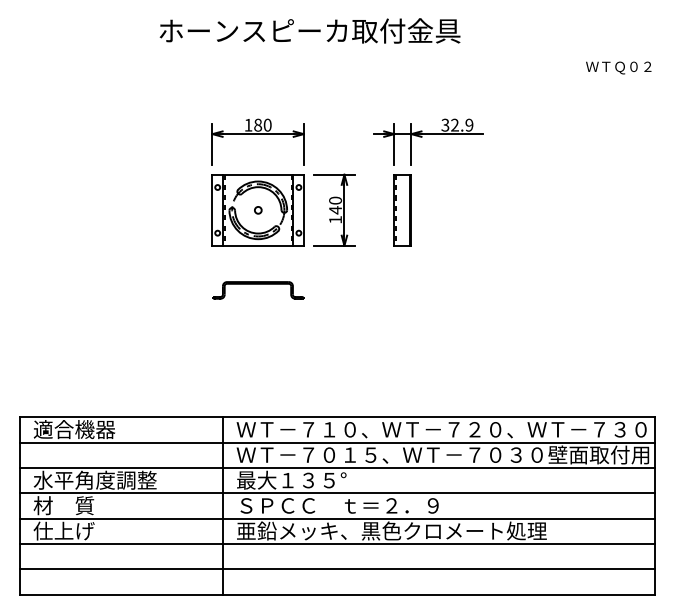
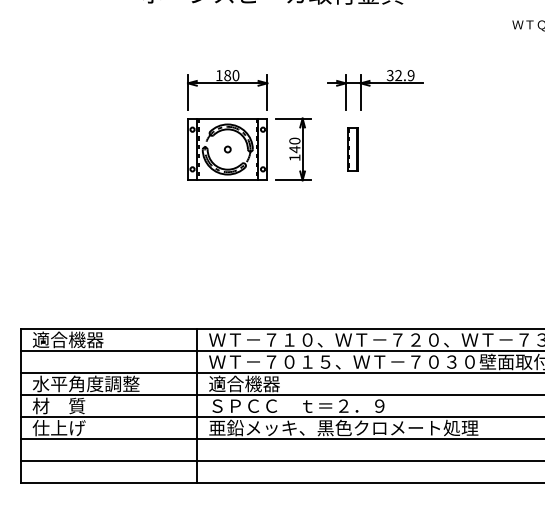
part: (402, 210) -> (353, 149), size x0.7
part: (258, 290) -> (227, 219), removed
text: (291, 479) -> (256, 383), 最大１３５° -> 適合機器

